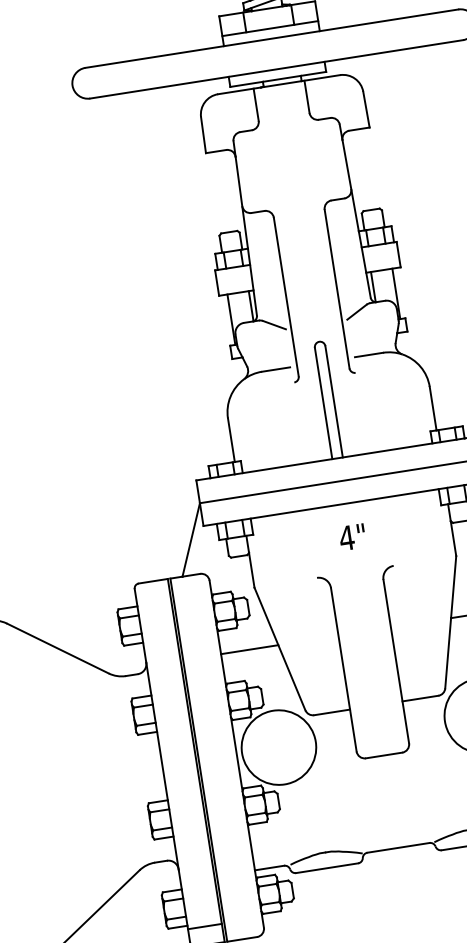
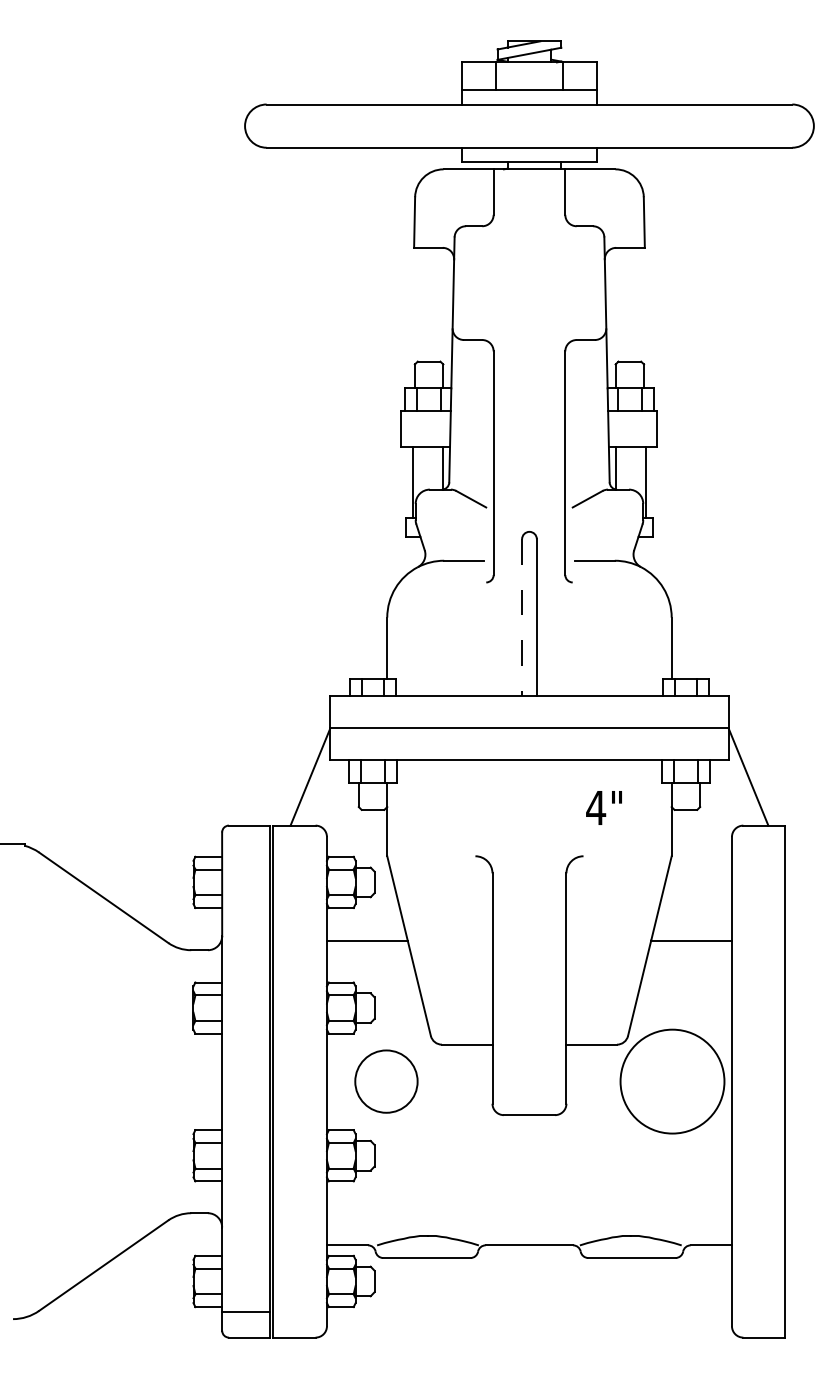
line: (324, 404) -> (522, 618), solid -> dashed
text: (352, 536) -> (603, 807), moved
circle: (278, 747) -> (386, 1081), size x0.6

